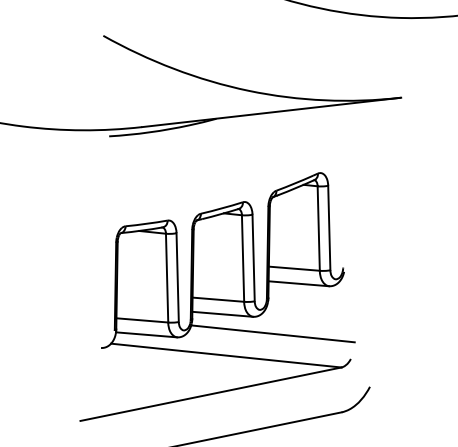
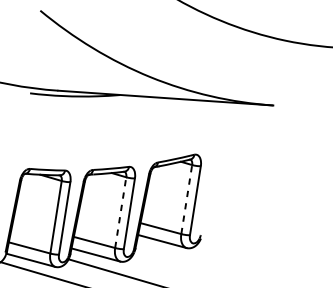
line: (318, 228) -> (186, 199), solid -> dashed
line: (243, 258) -> (121, 212), solid -> dashed

